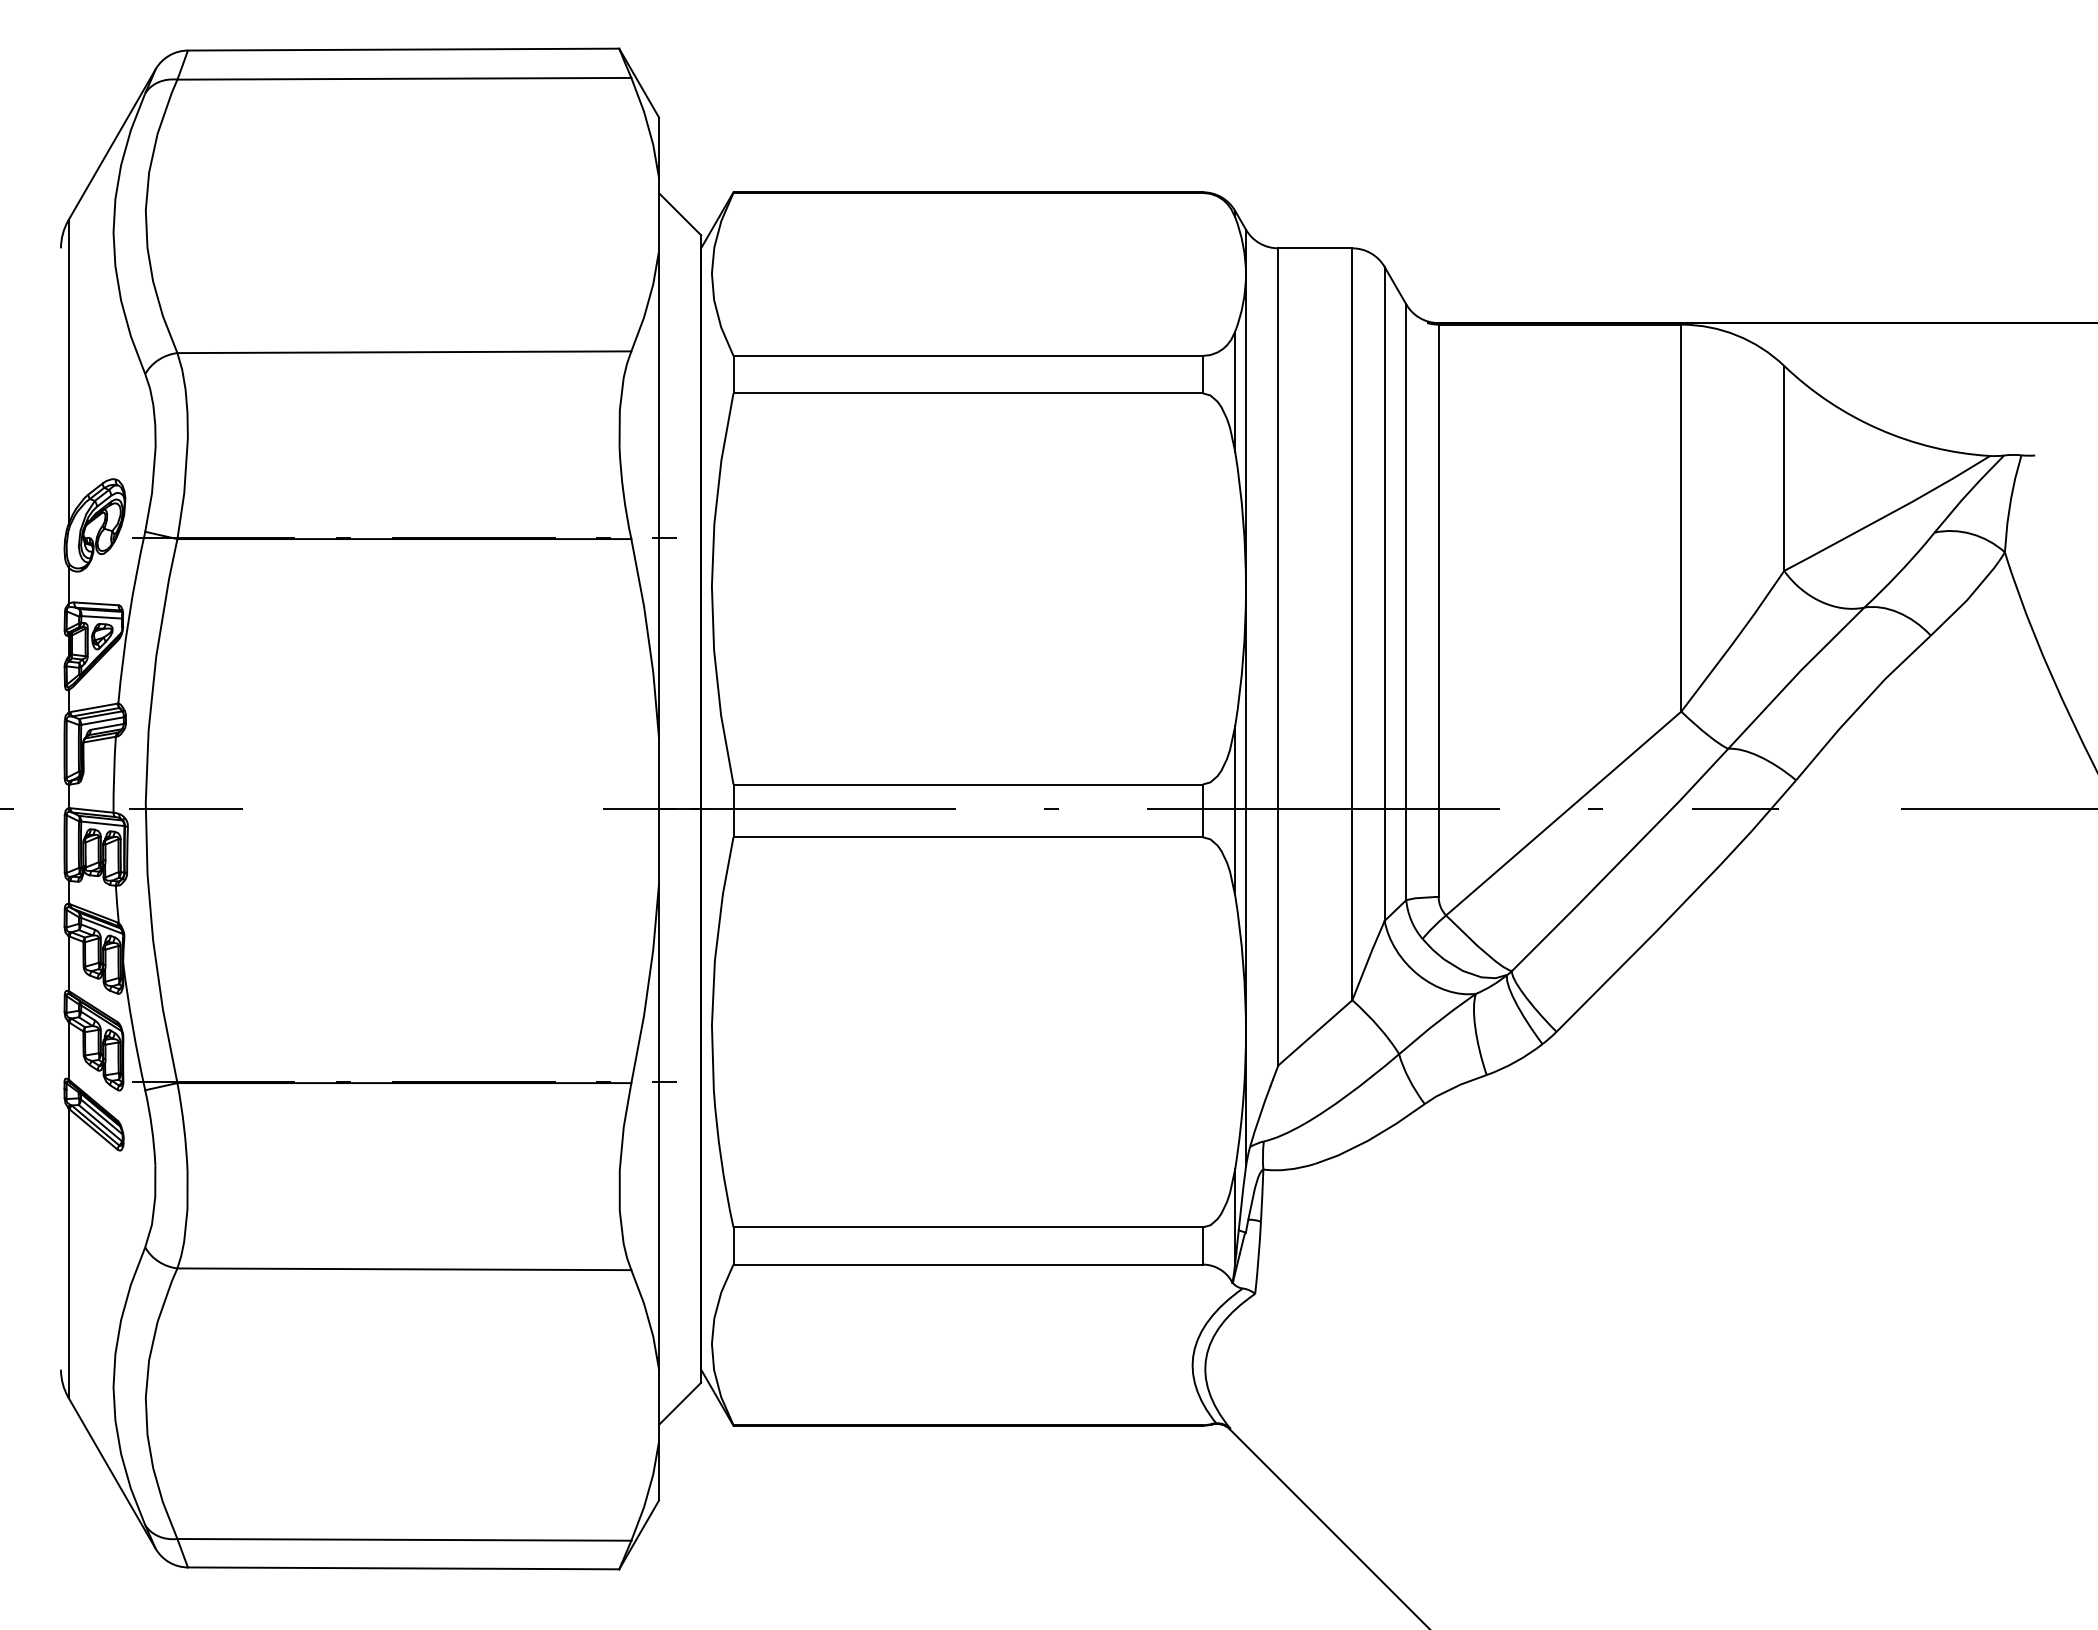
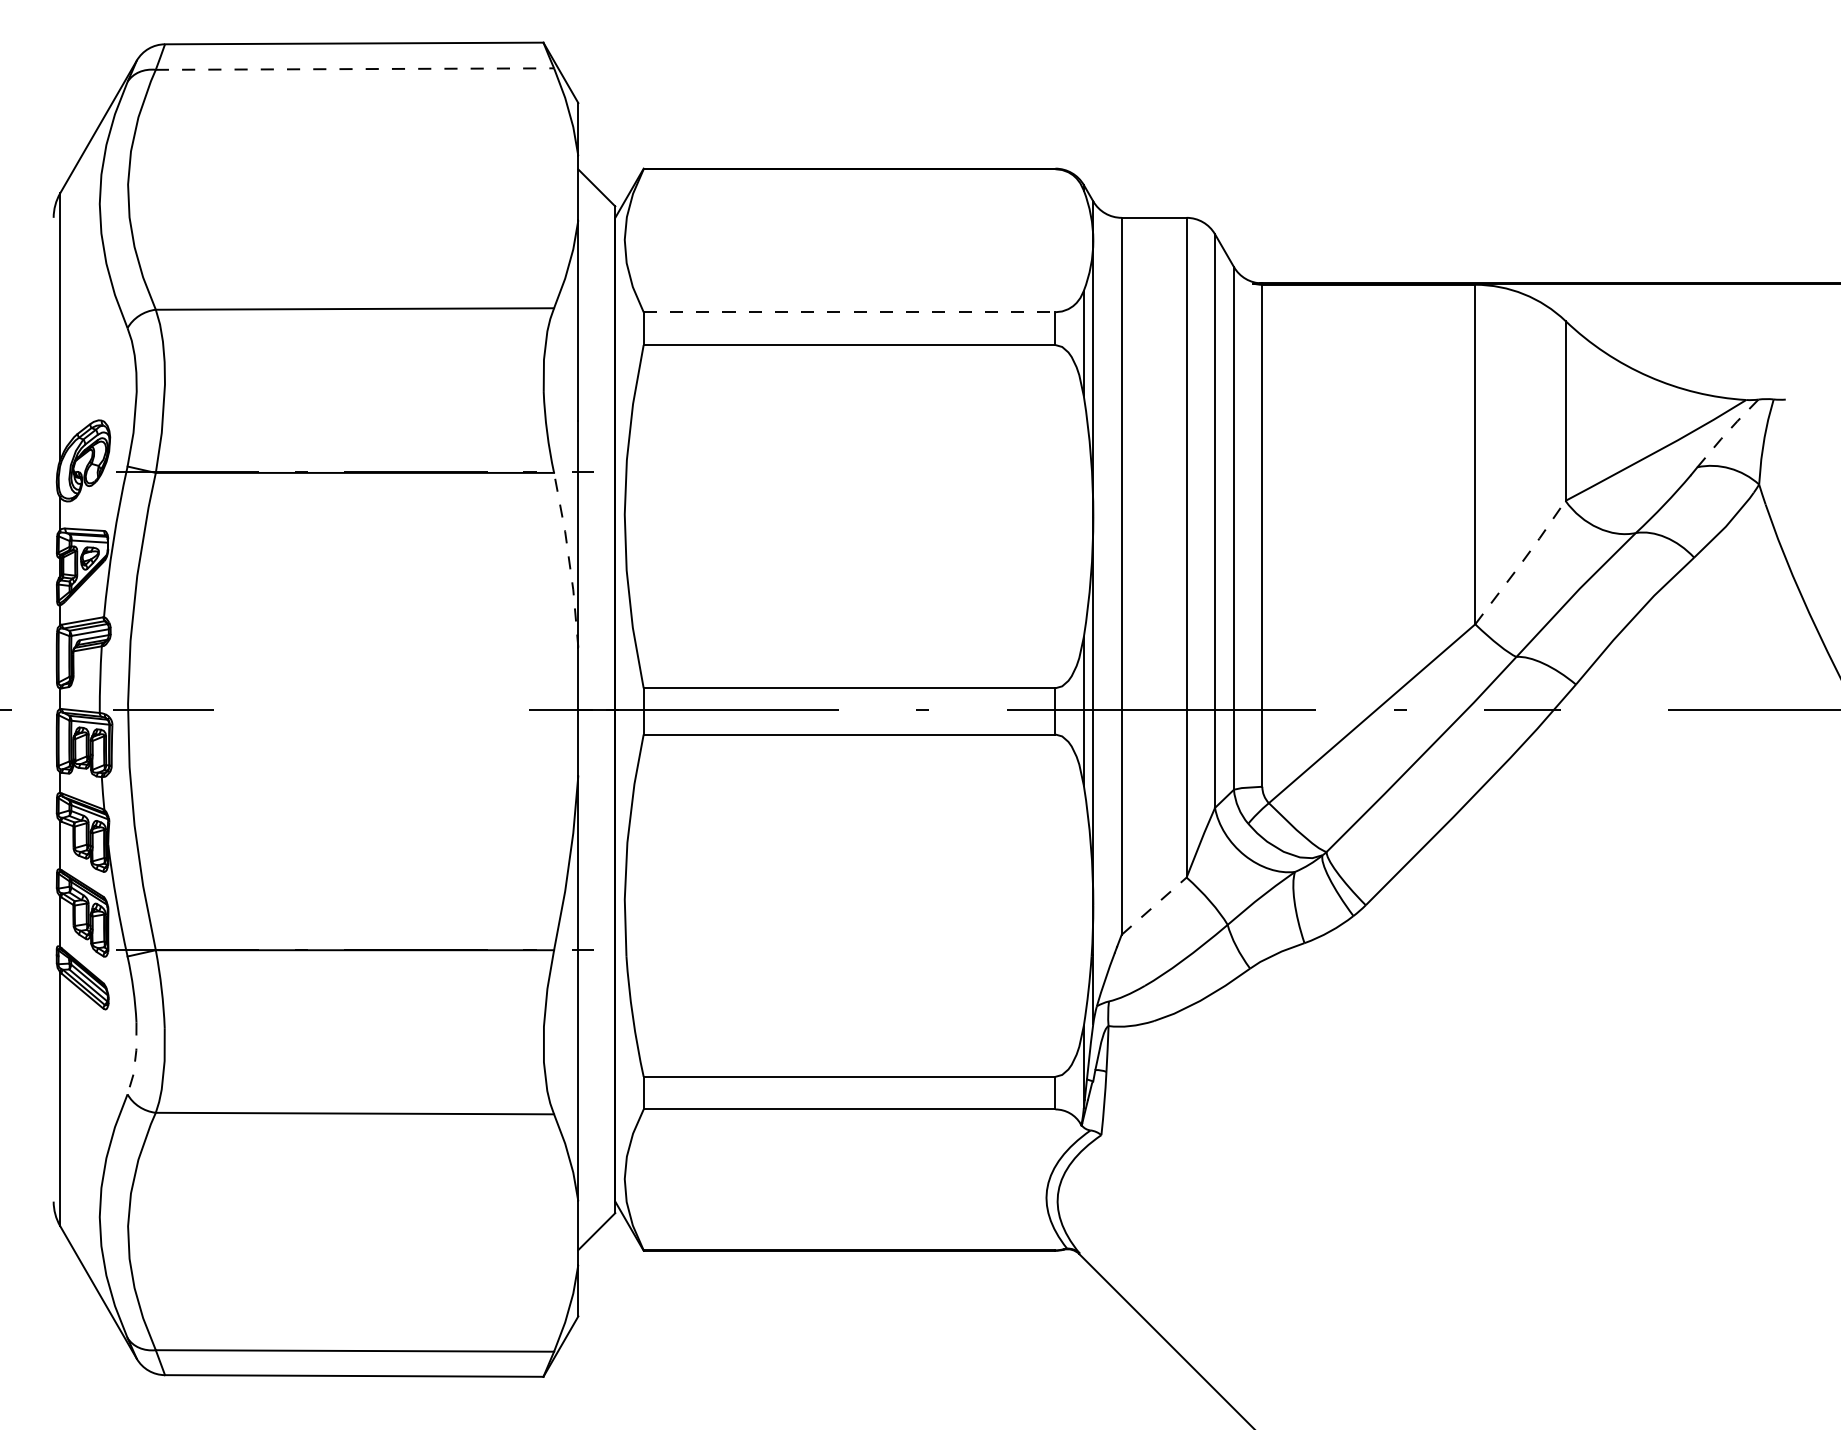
line: (405, 79) -> (355, 69), solid -> dashed
line: (968, 356) -> (849, 312), solid -> dashed
line: (1967, 494) -> (1726, 433), solid -> dashed
line: (648, 637) -> (569, 559), solid -> dashed
line: (1734, 641) -> (1521, 562), solid -> dashed
line: (1315, 1032) -> (1154, 905), solid -> dashed
line: (154, 1206) -> (135, 1058), solid -> dashed

